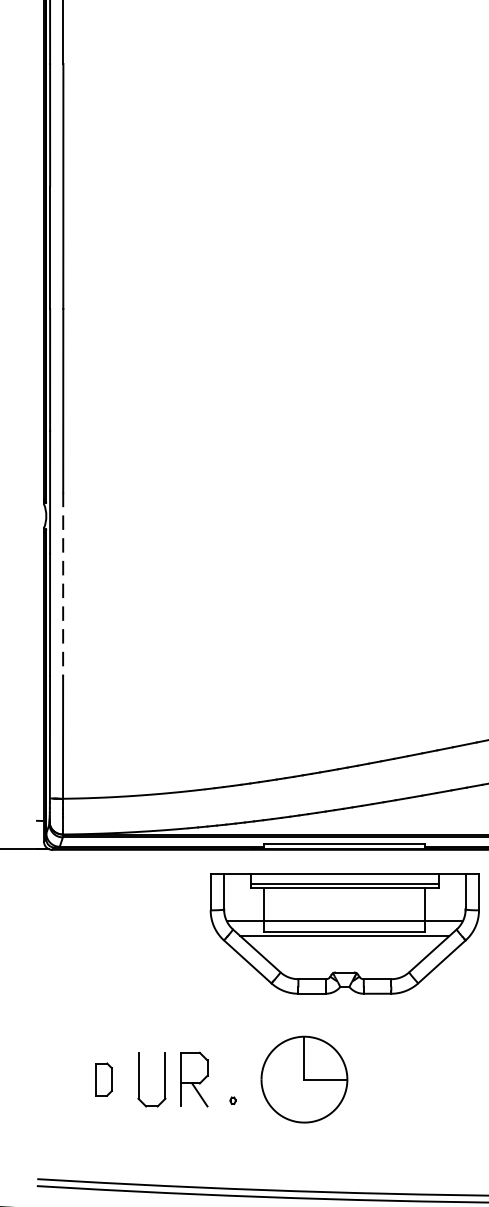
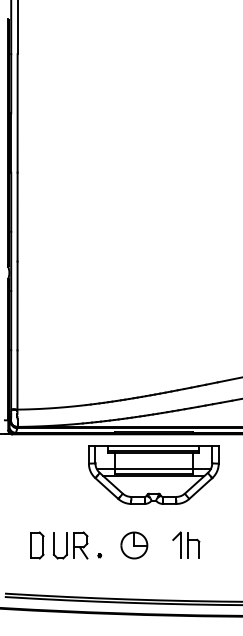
line: (63, 585) -> (17, 306), dashed -> solid
part: (412, 1077) -> (186, 544), added
part: (104, 1079) -> (37, 545), size x1.67
part: (304, 1079) -> (134, 545), size x0.62

